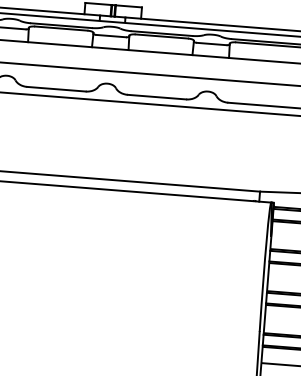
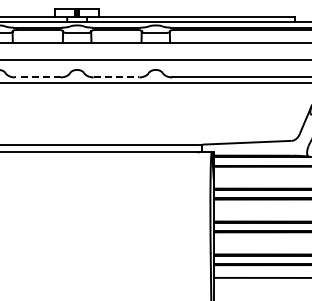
line: (56, 89) -> (37, 77), solid -> dashed
line: (157, 97) -> (116, 77), solid -> dashed

